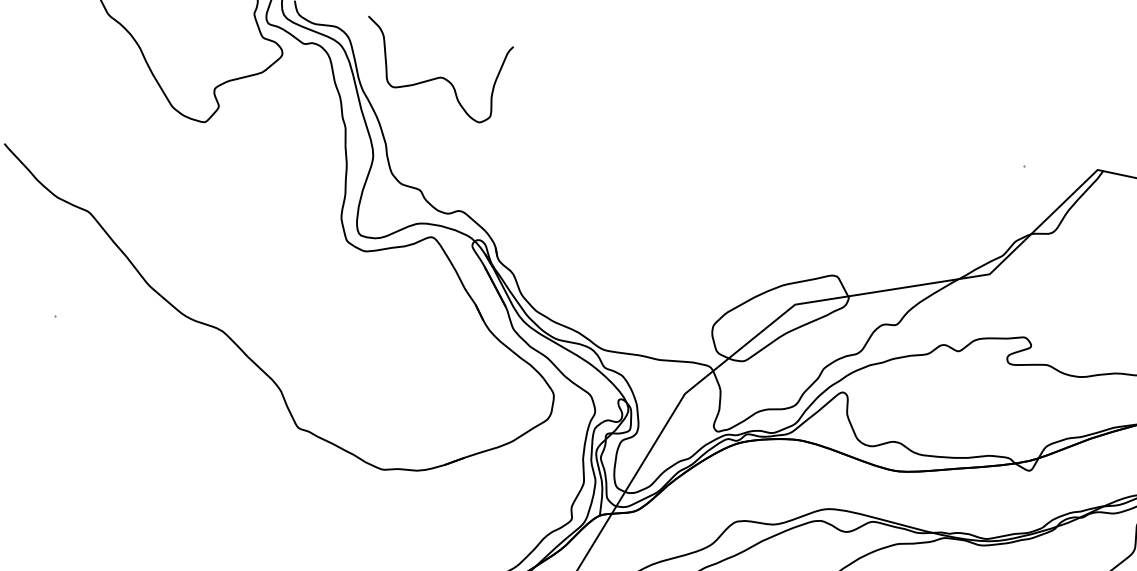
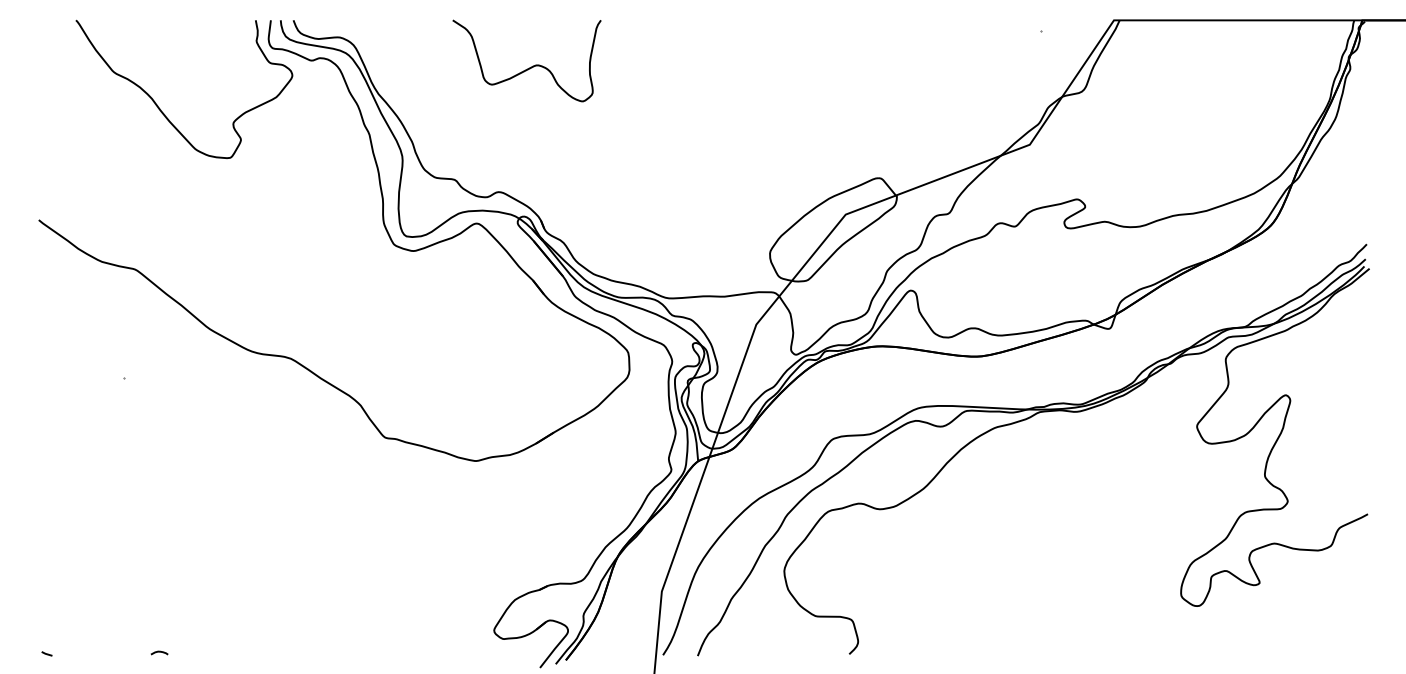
curve: (433, 78) -> (529, 67), moved

